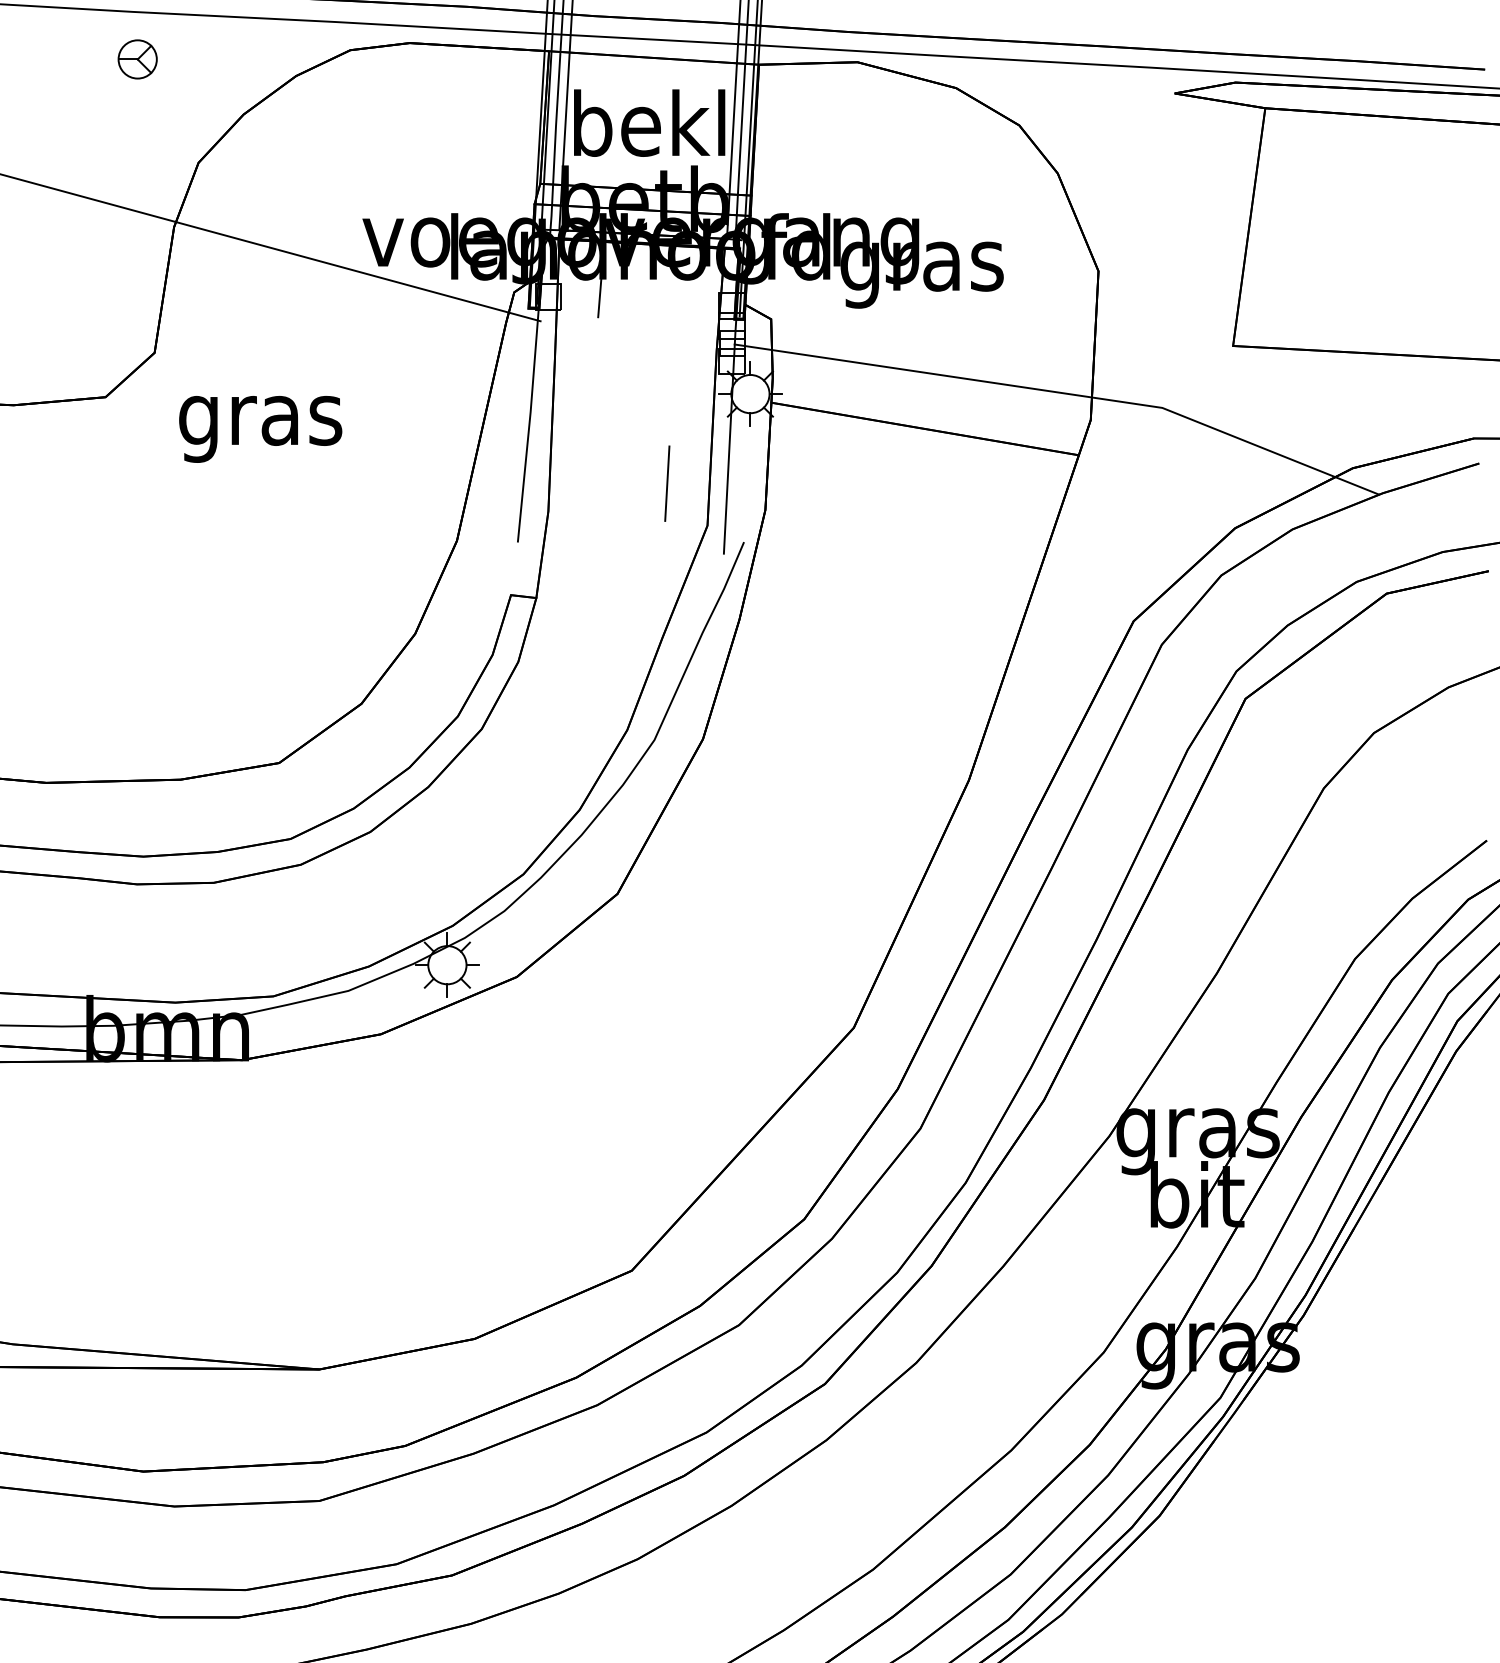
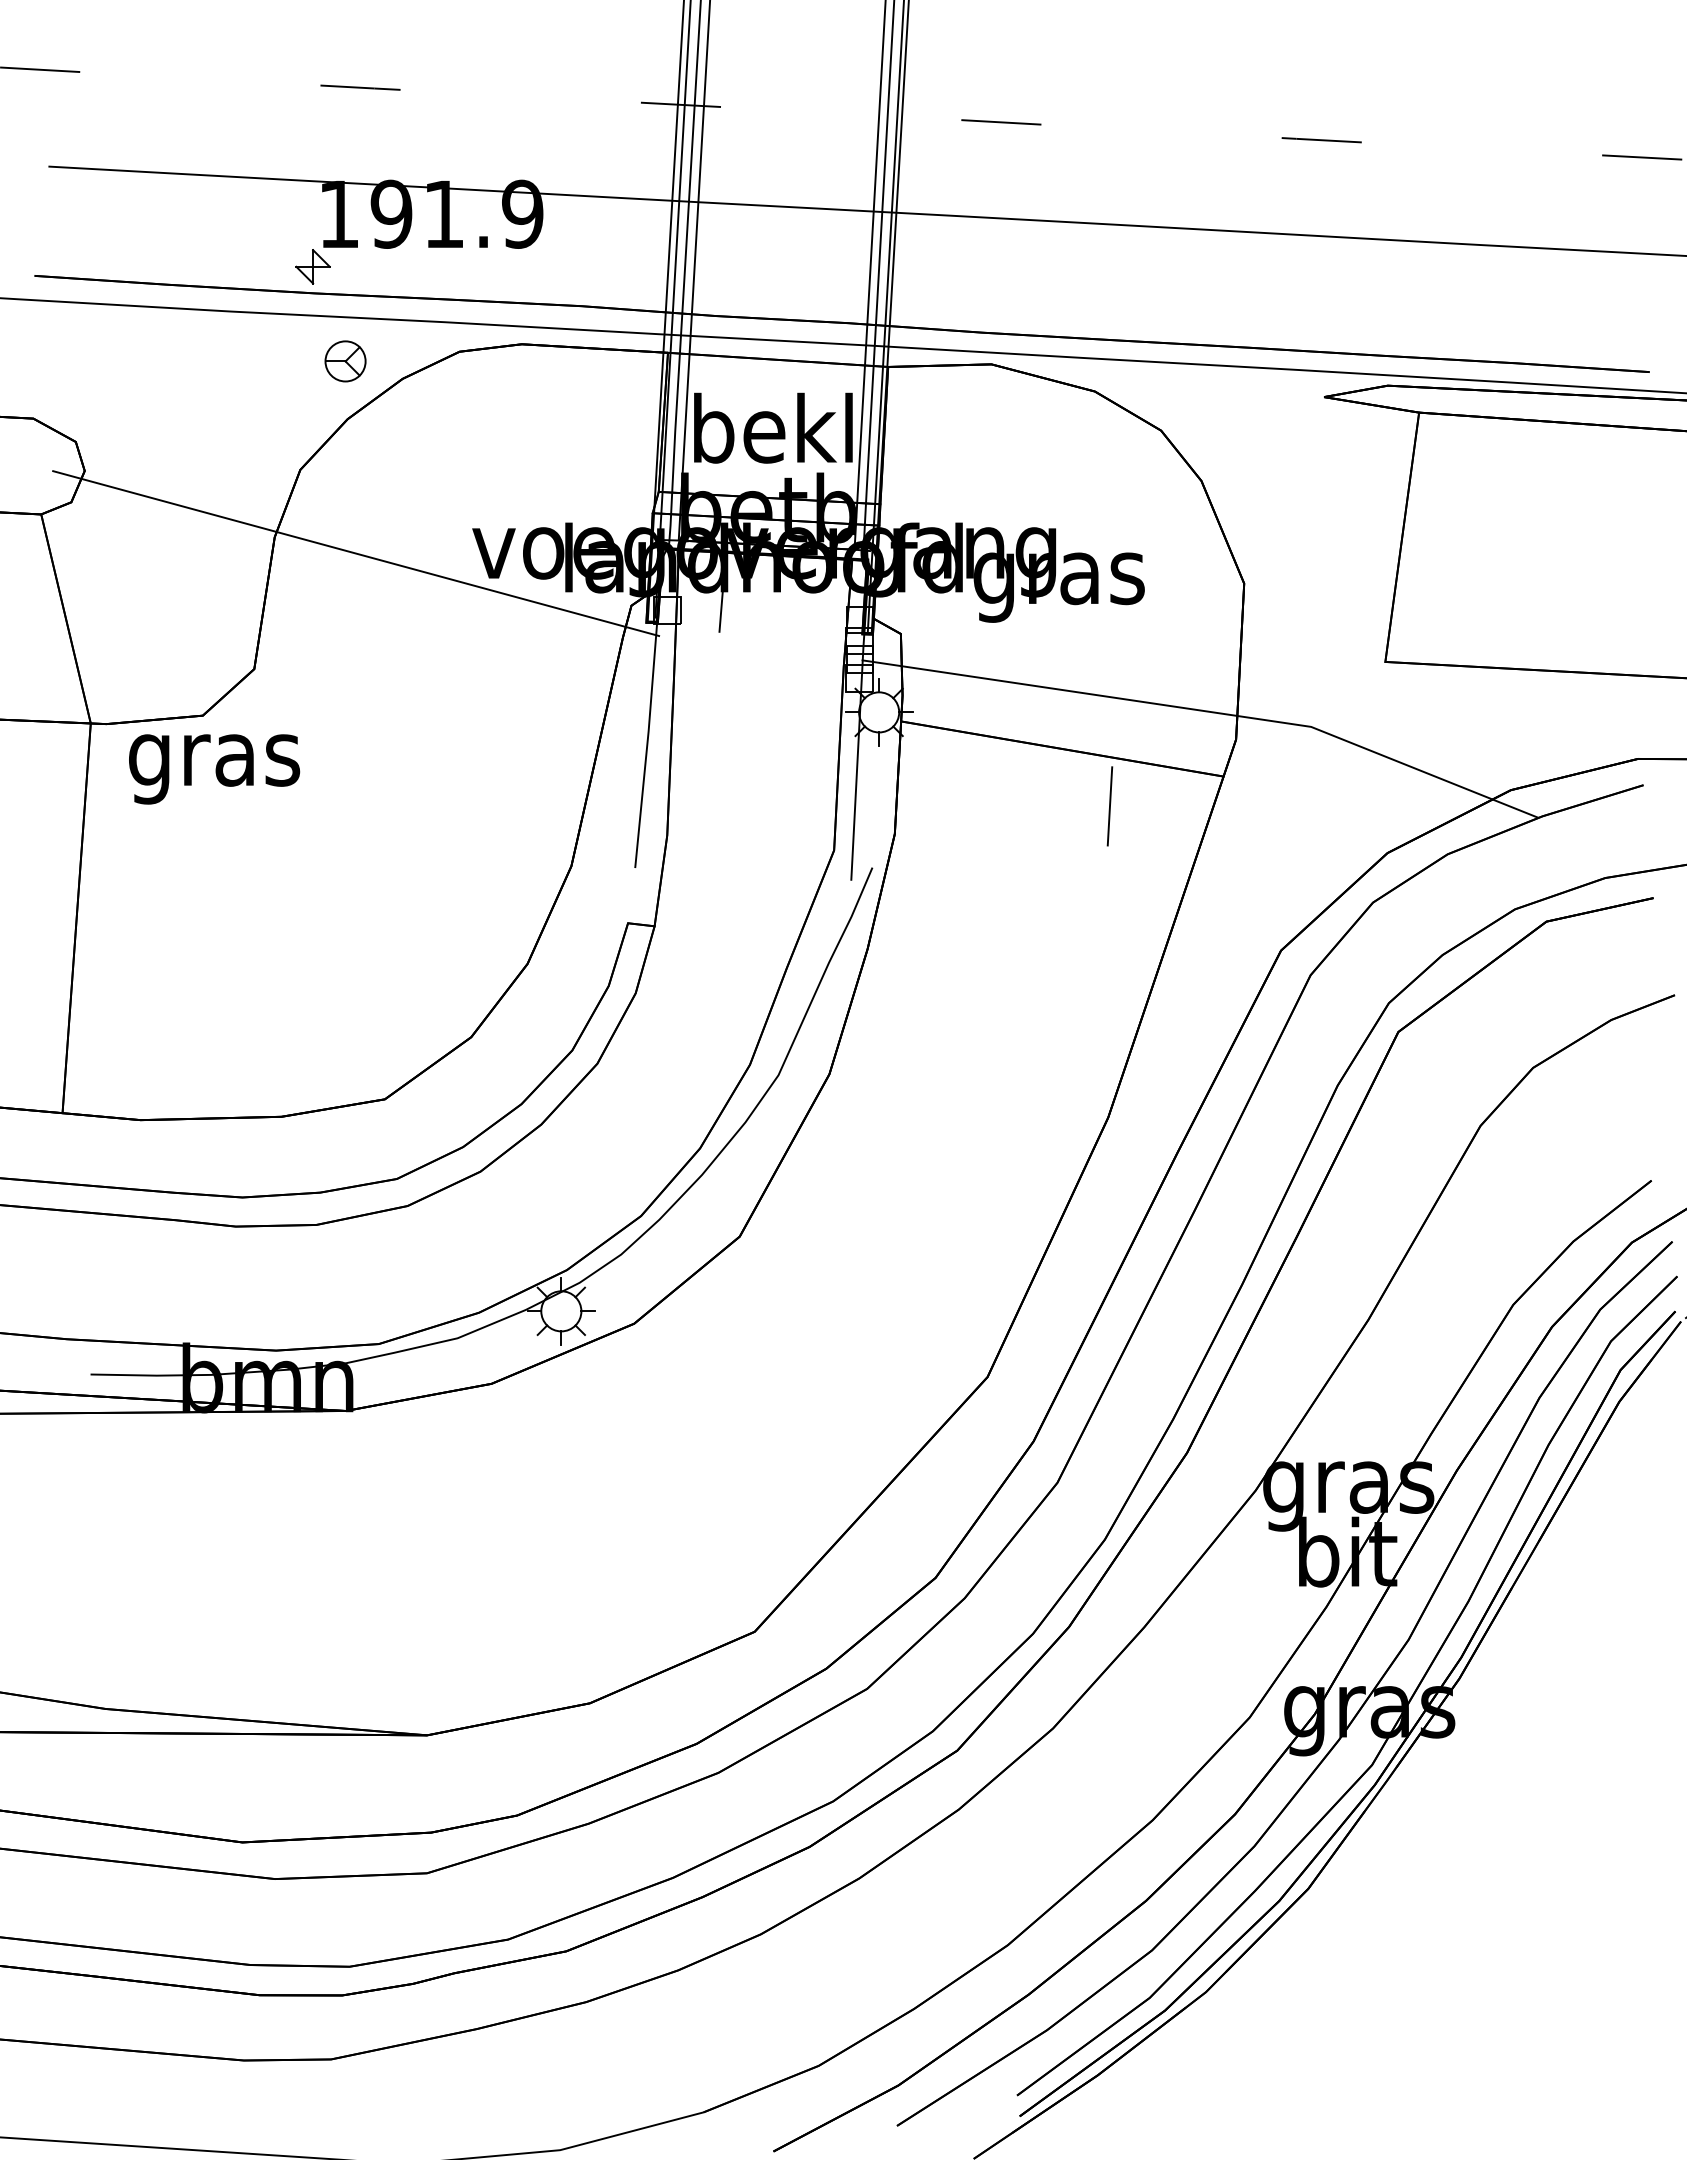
part: (137, 59) -> (345, 361), moved
text: (260, 429) -> (214, 769), moved
line: (666, 483) -> (1109, 806), moved

